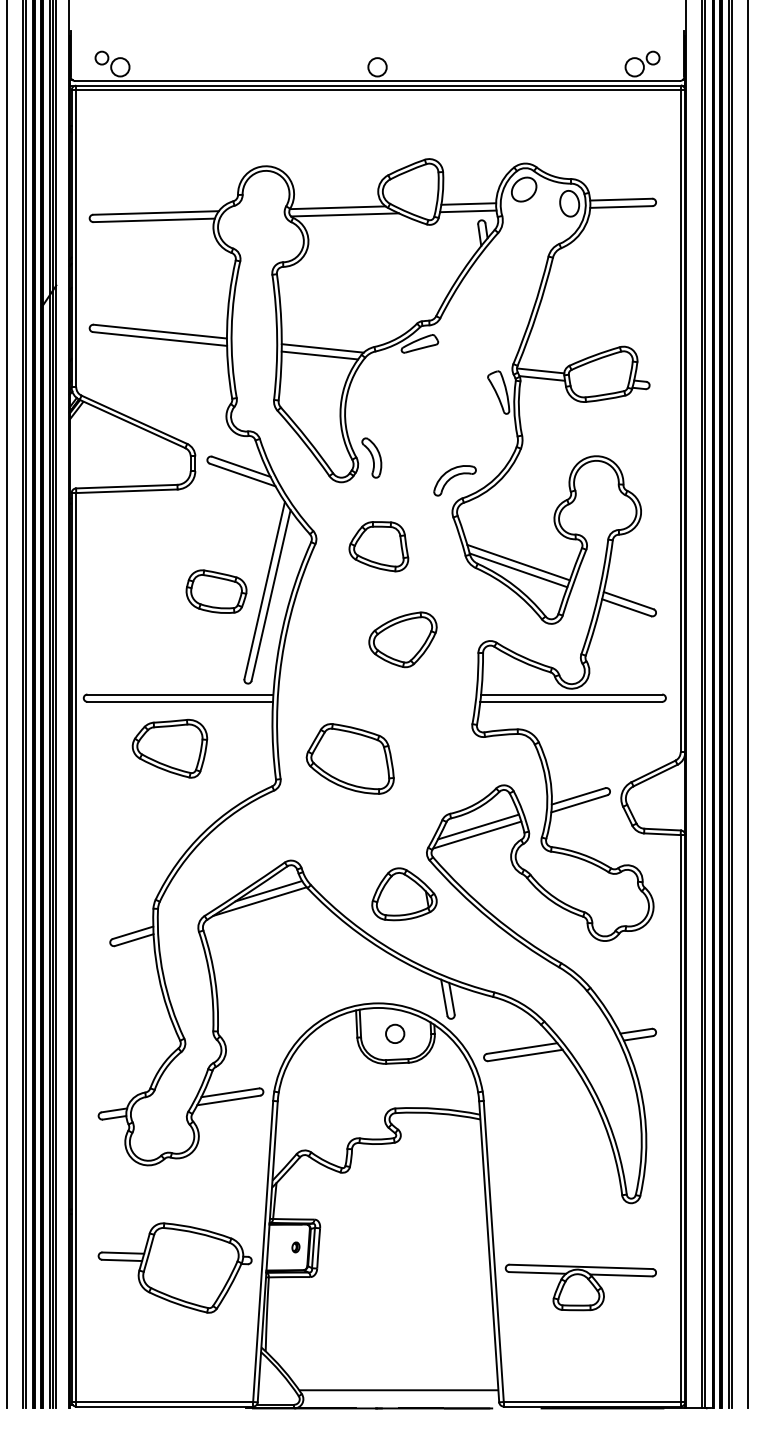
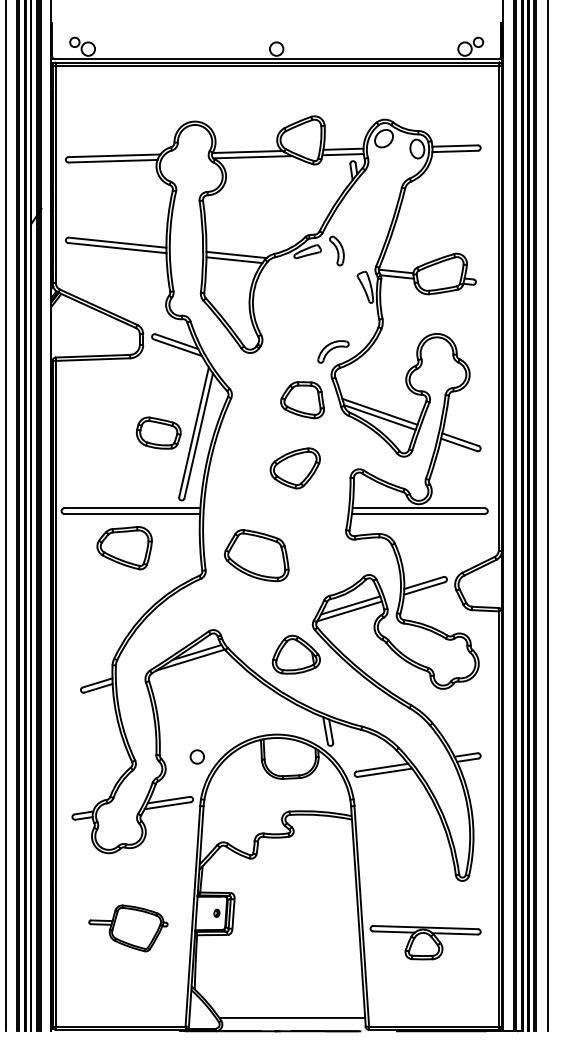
part: (371, 457) -> (336, 250), moved
part: (378, 546) -> (302, 400), moved
circle: (395, 1033) -> (197, 756), moved
part: (174, 1267) -> (127, 928), size x0.7

